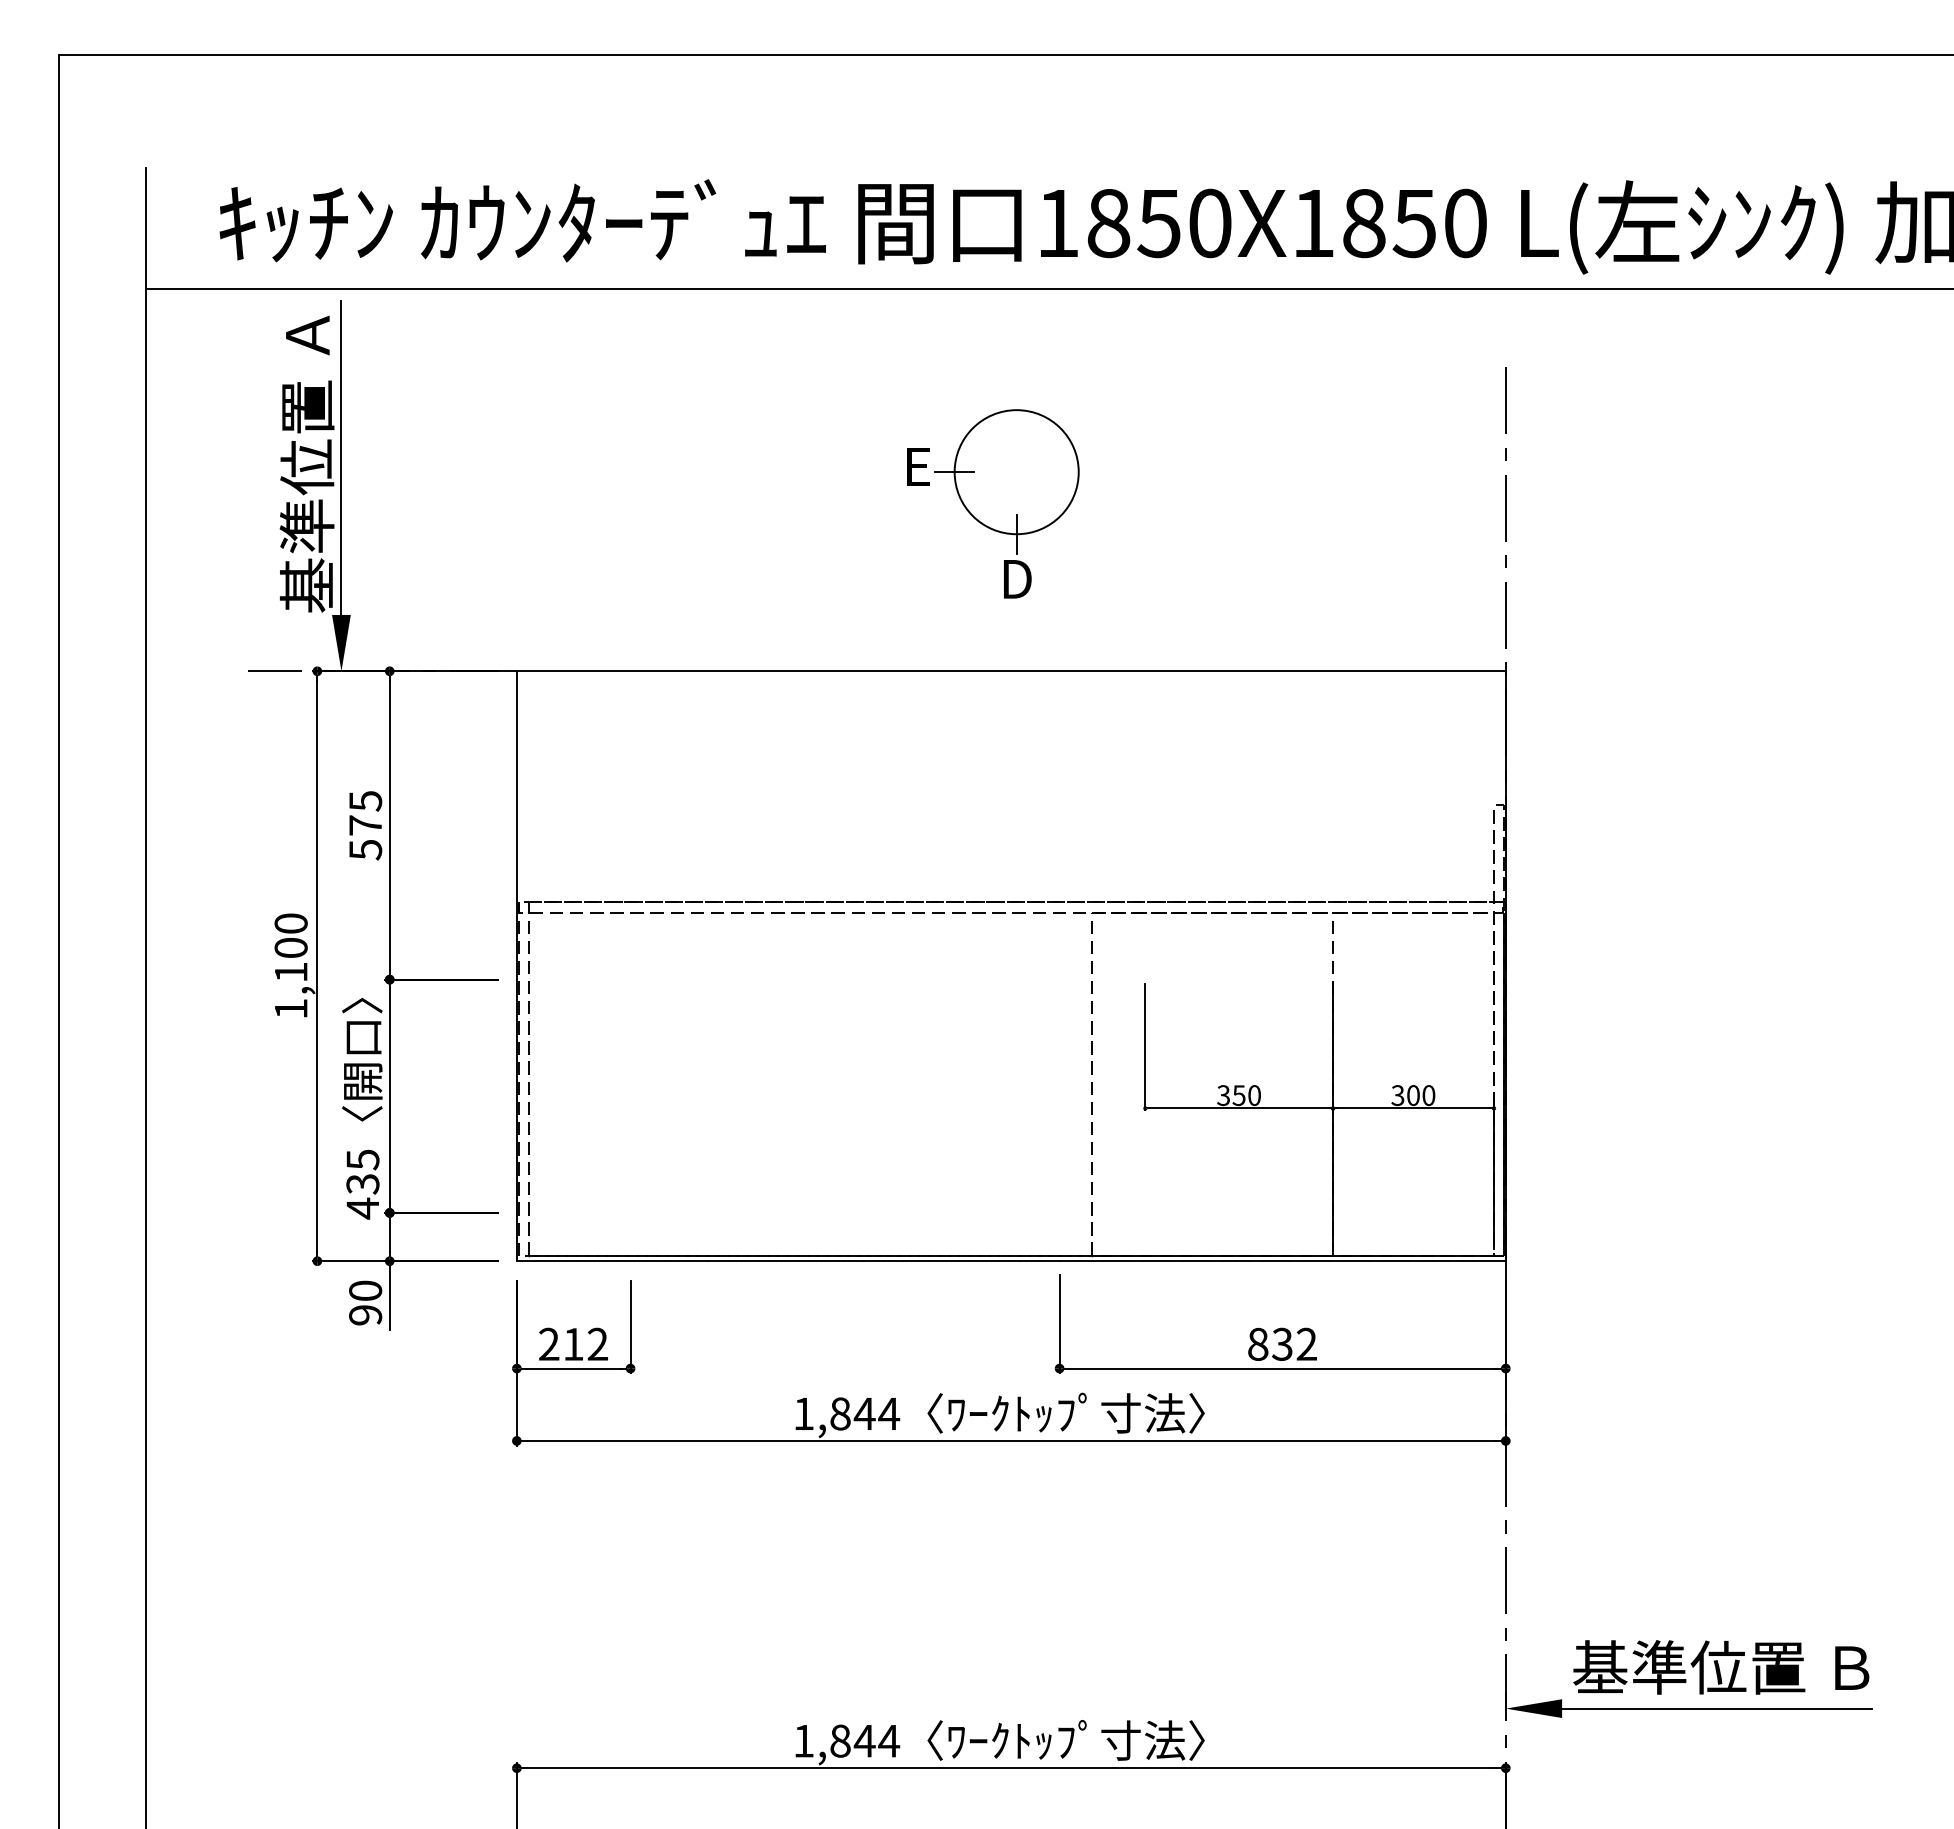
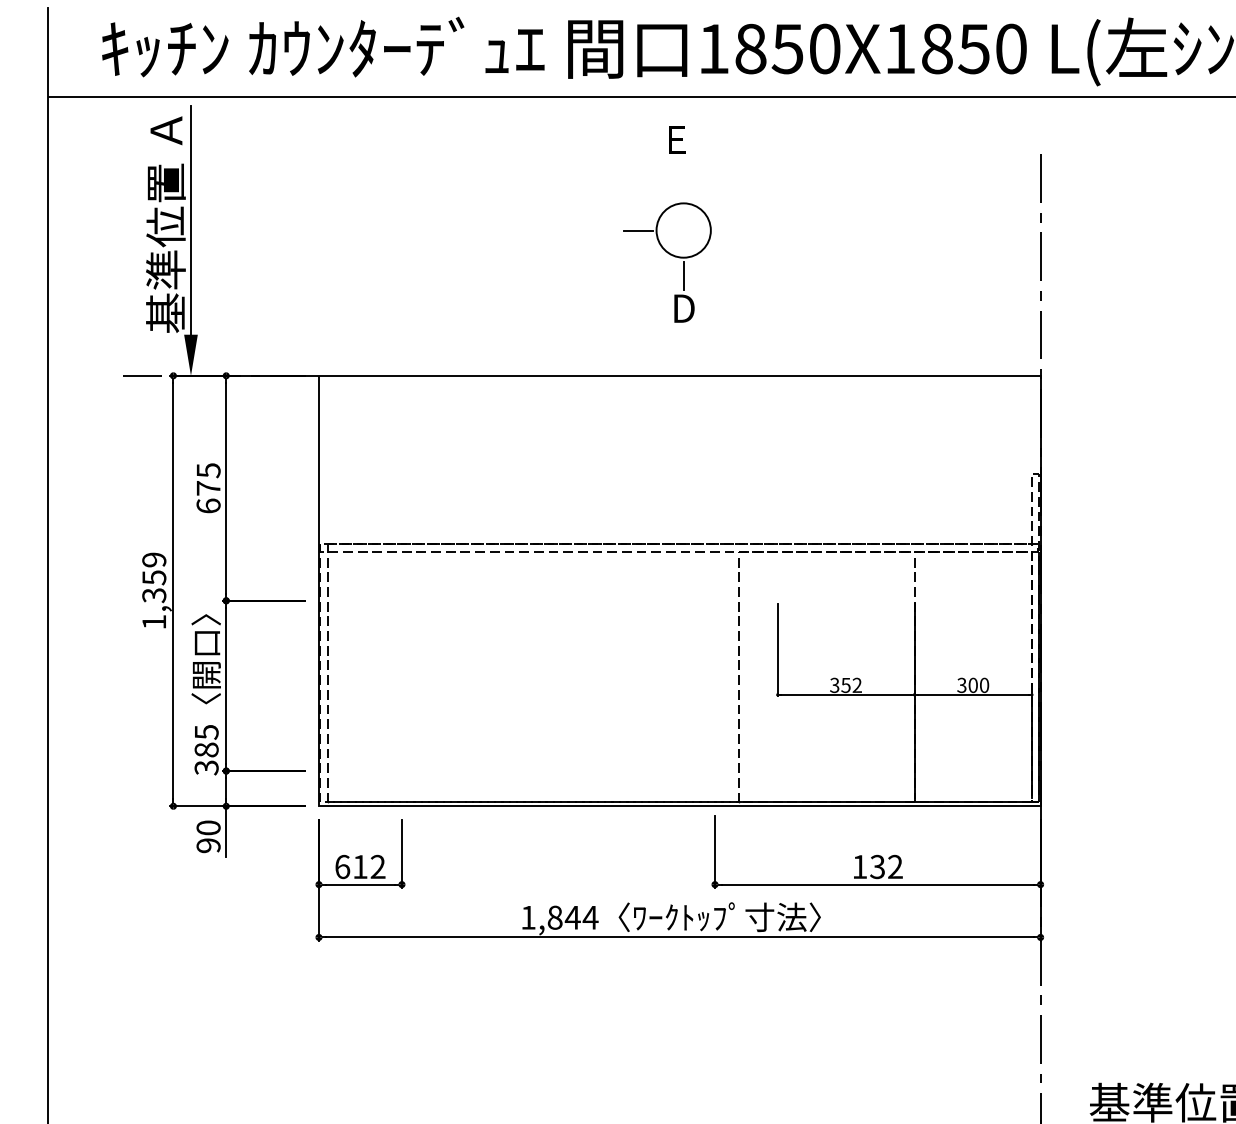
text: (918, 466) -> (677, 139), moved
circle: (1016, 472) -> (683, 230), size x0.6
text: (365, 849) -> (208, 505), 575 -> 675
text: (290, 947) -> (153, 577), 1,100 -> 1,359
text: (1254, 1095) -> (857, 685), 350 -> 352
text: (362, 1196) -> (206, 759), 435 -> 385
text: (549, 1343) -> (342, 866), 212 -> 612
text: (1258, 1343) -> (860, 866), 832 -> 132

